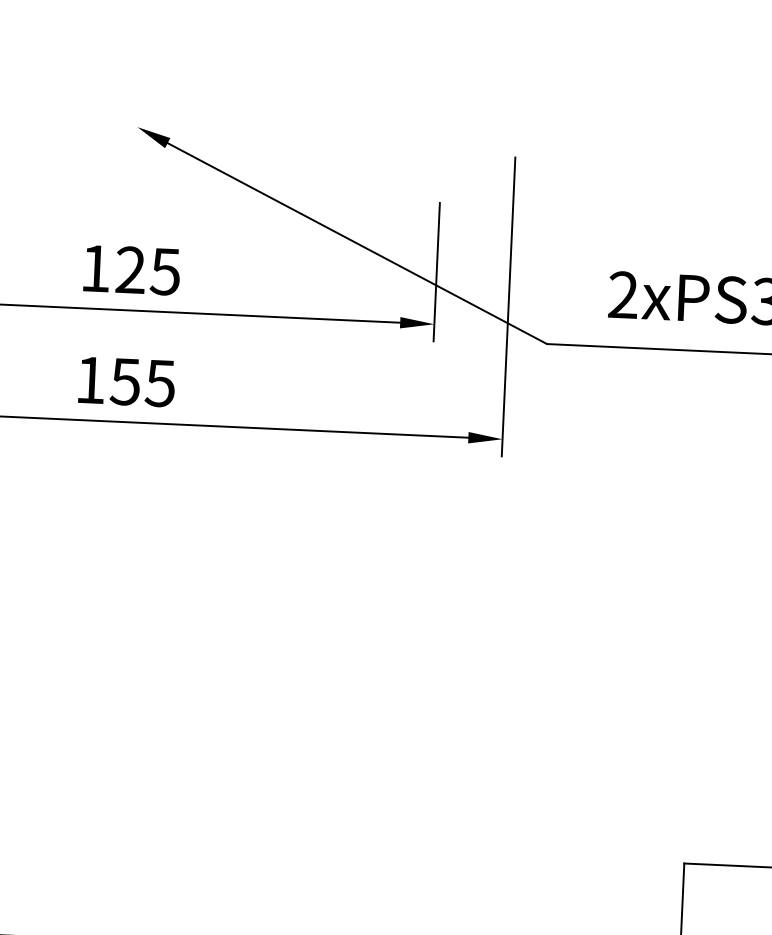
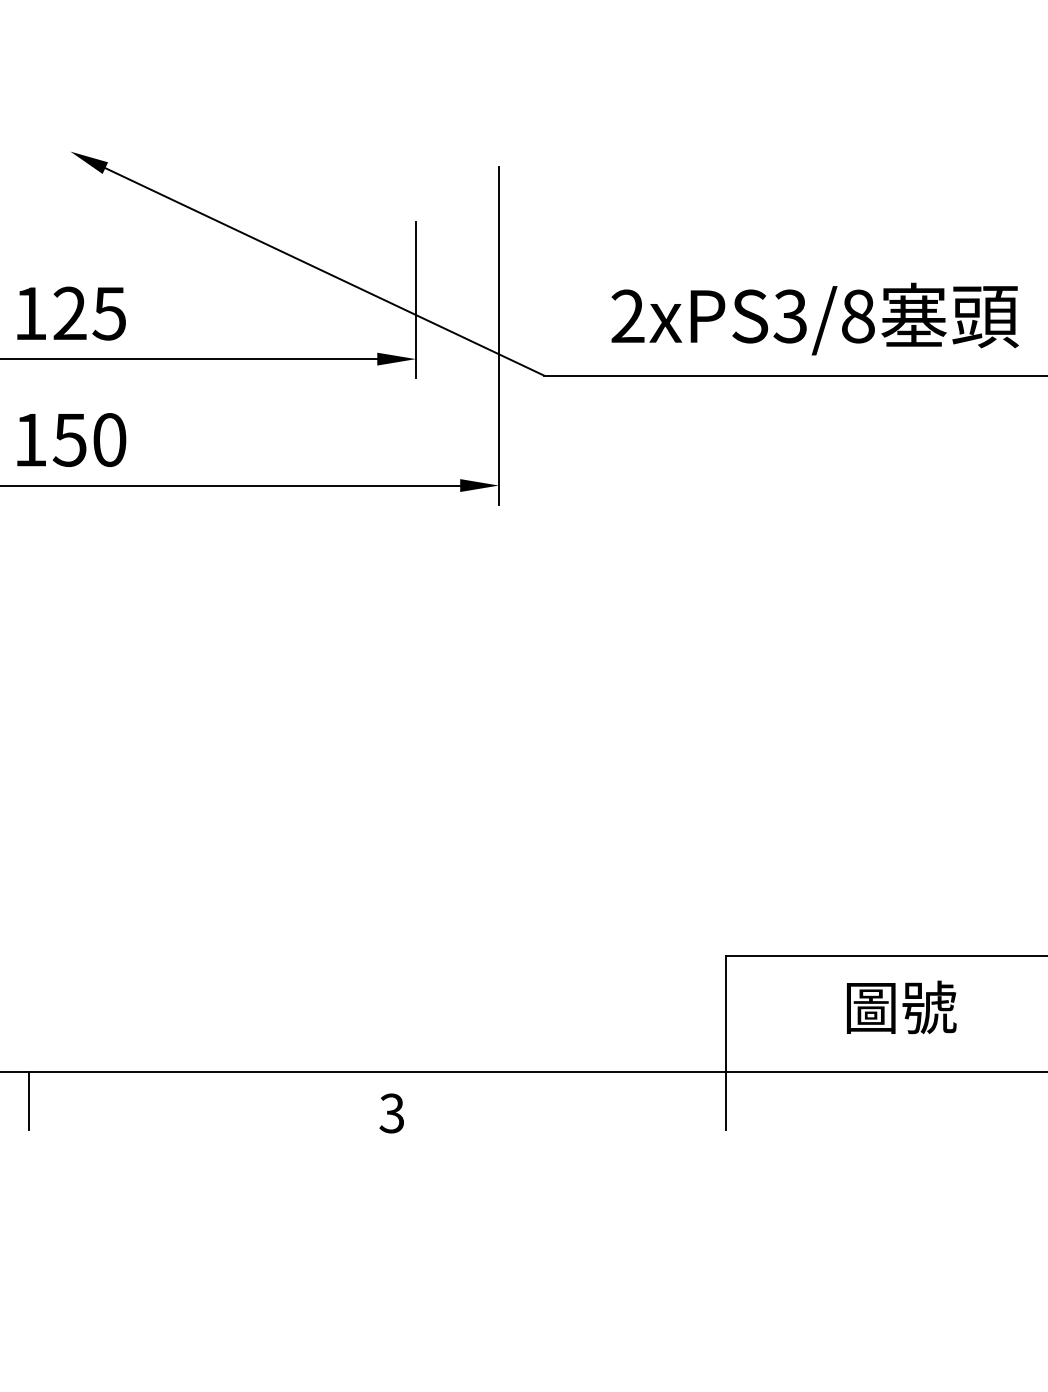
text: (160, 382) -> (109, 439), 155 -> 150

